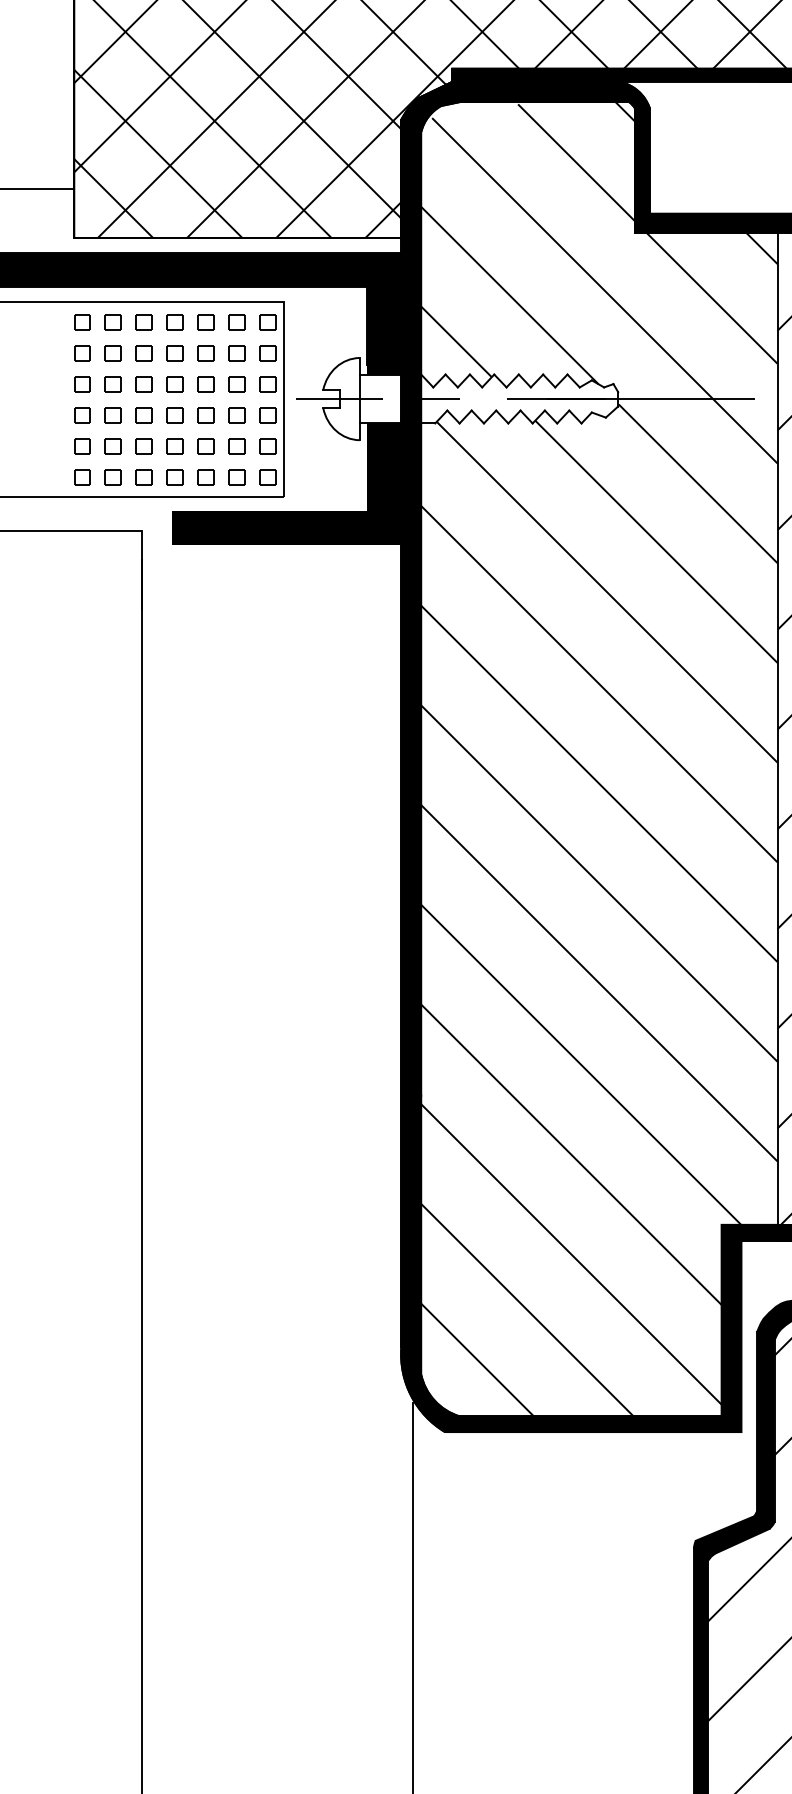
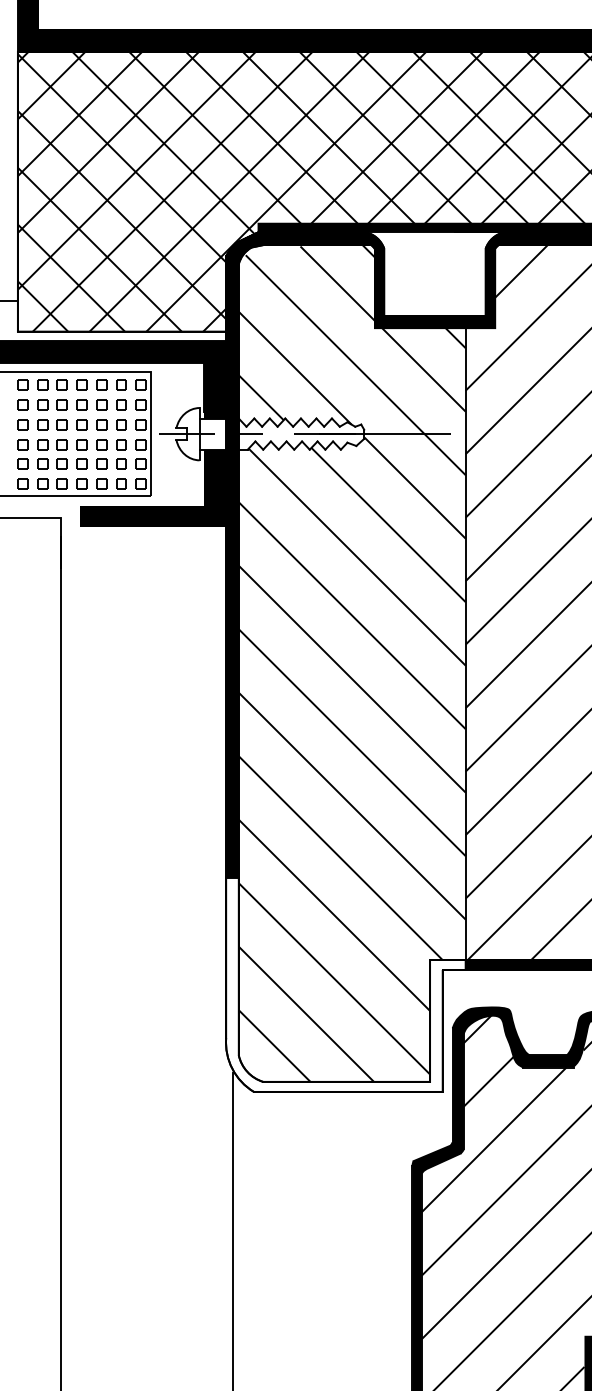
fill: (588, 1263) -> (345, 984), removed

